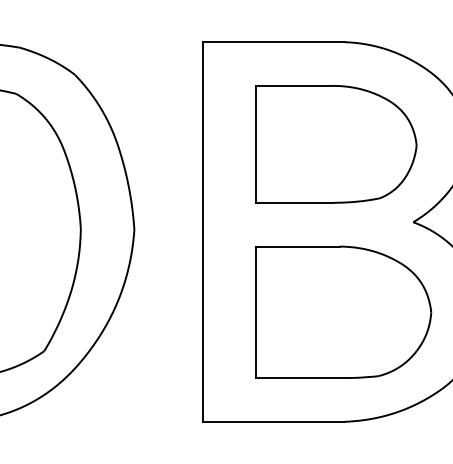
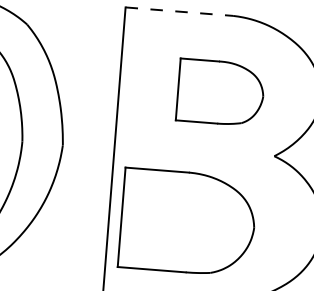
line: (274, 42) -> (180, 11), solid -> dashed
part: (336, 144) -> (220, 92), size x0.7
part: (343, 311) -> (187, 221), moved

